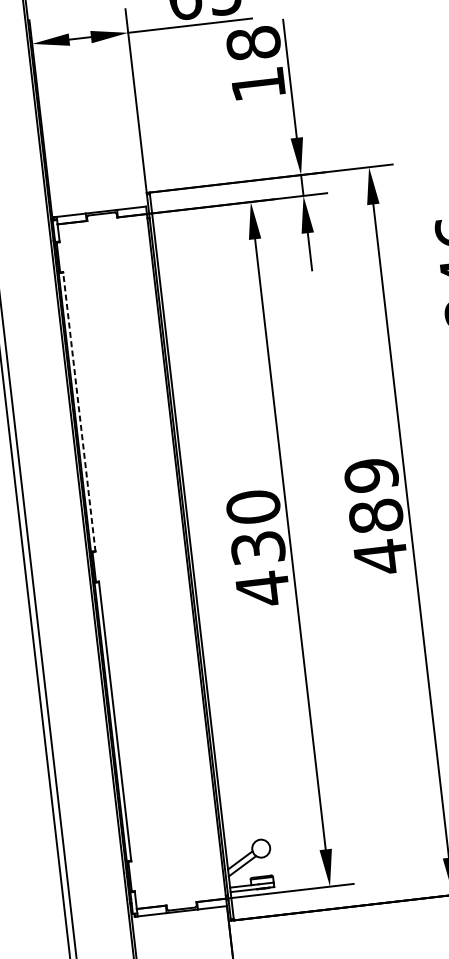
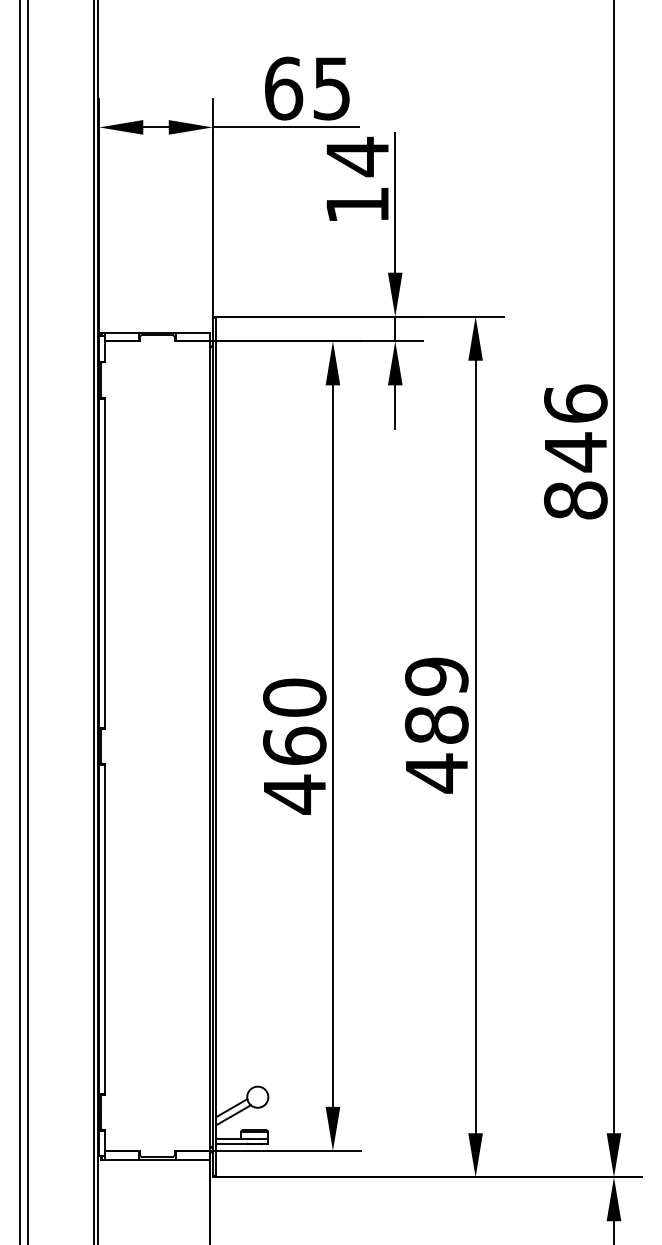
text: (253, 43) -> (357, 156), 18 -> 14
line: (79, 411) -> (104, 562), dashed -> solid
text: (257, 547) -> (294, 745), 430 -> 460

